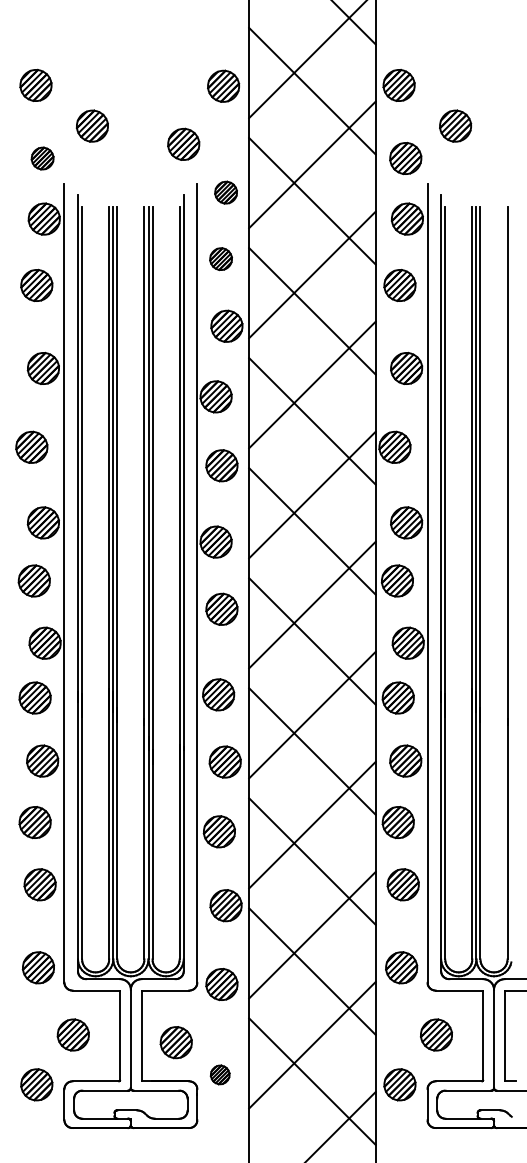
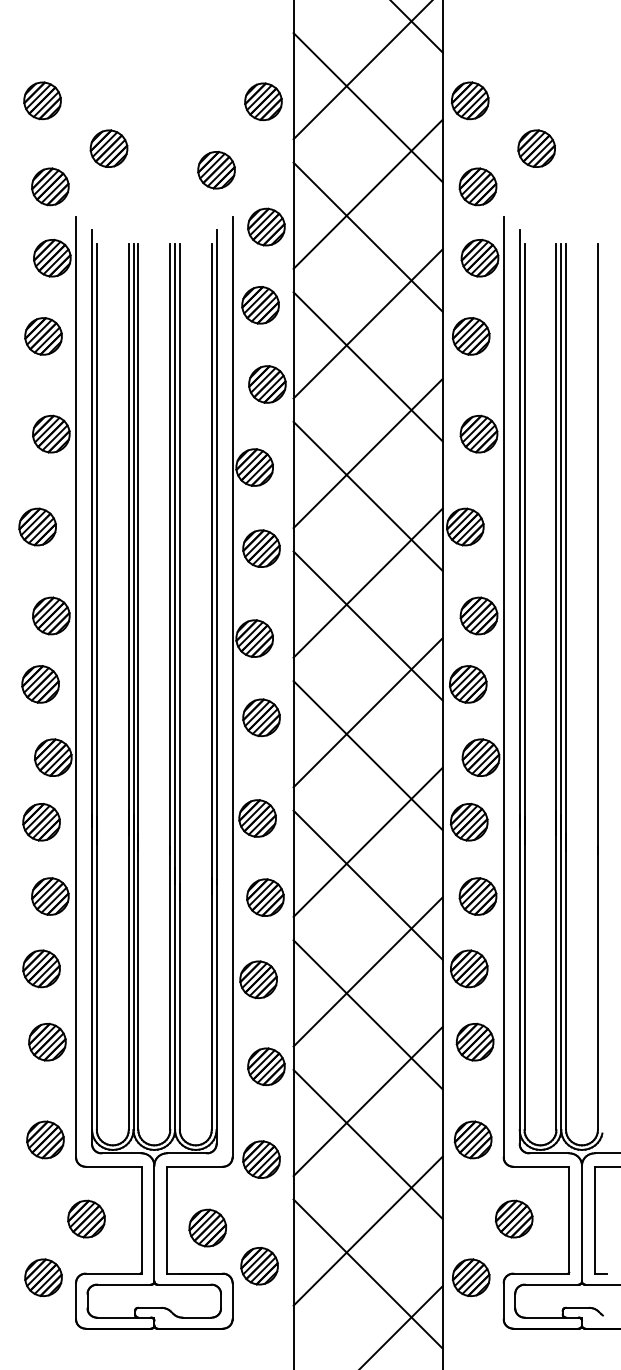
part: (42, 158) -> (50, 186), size x1.43
part: (226, 192) -> (266, 226), size x1.43
part: (221, 259) -> (260, 305), size x1.43
part: (220, 1074) -> (259, 1265), size x1.67

